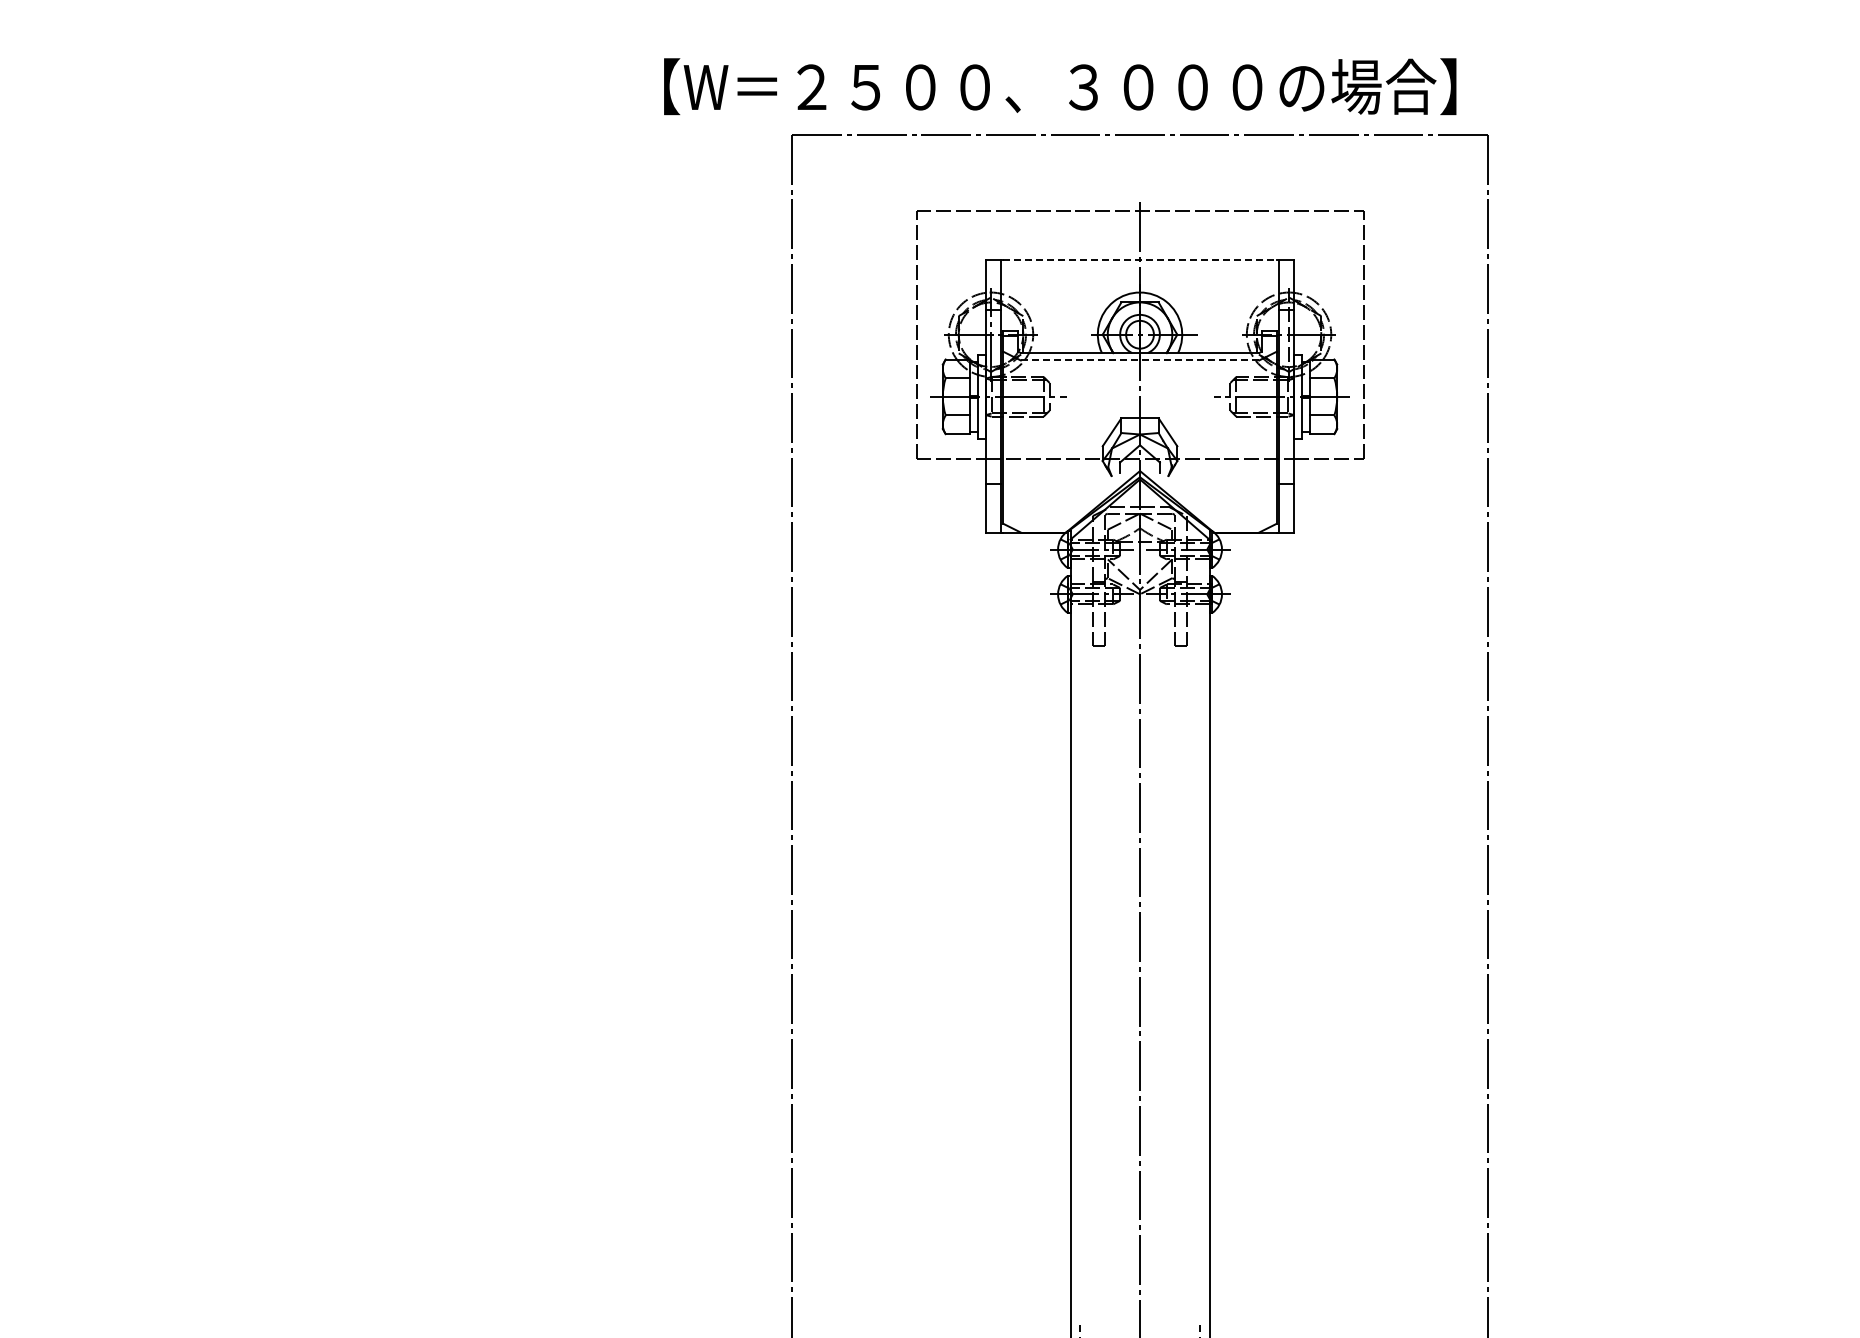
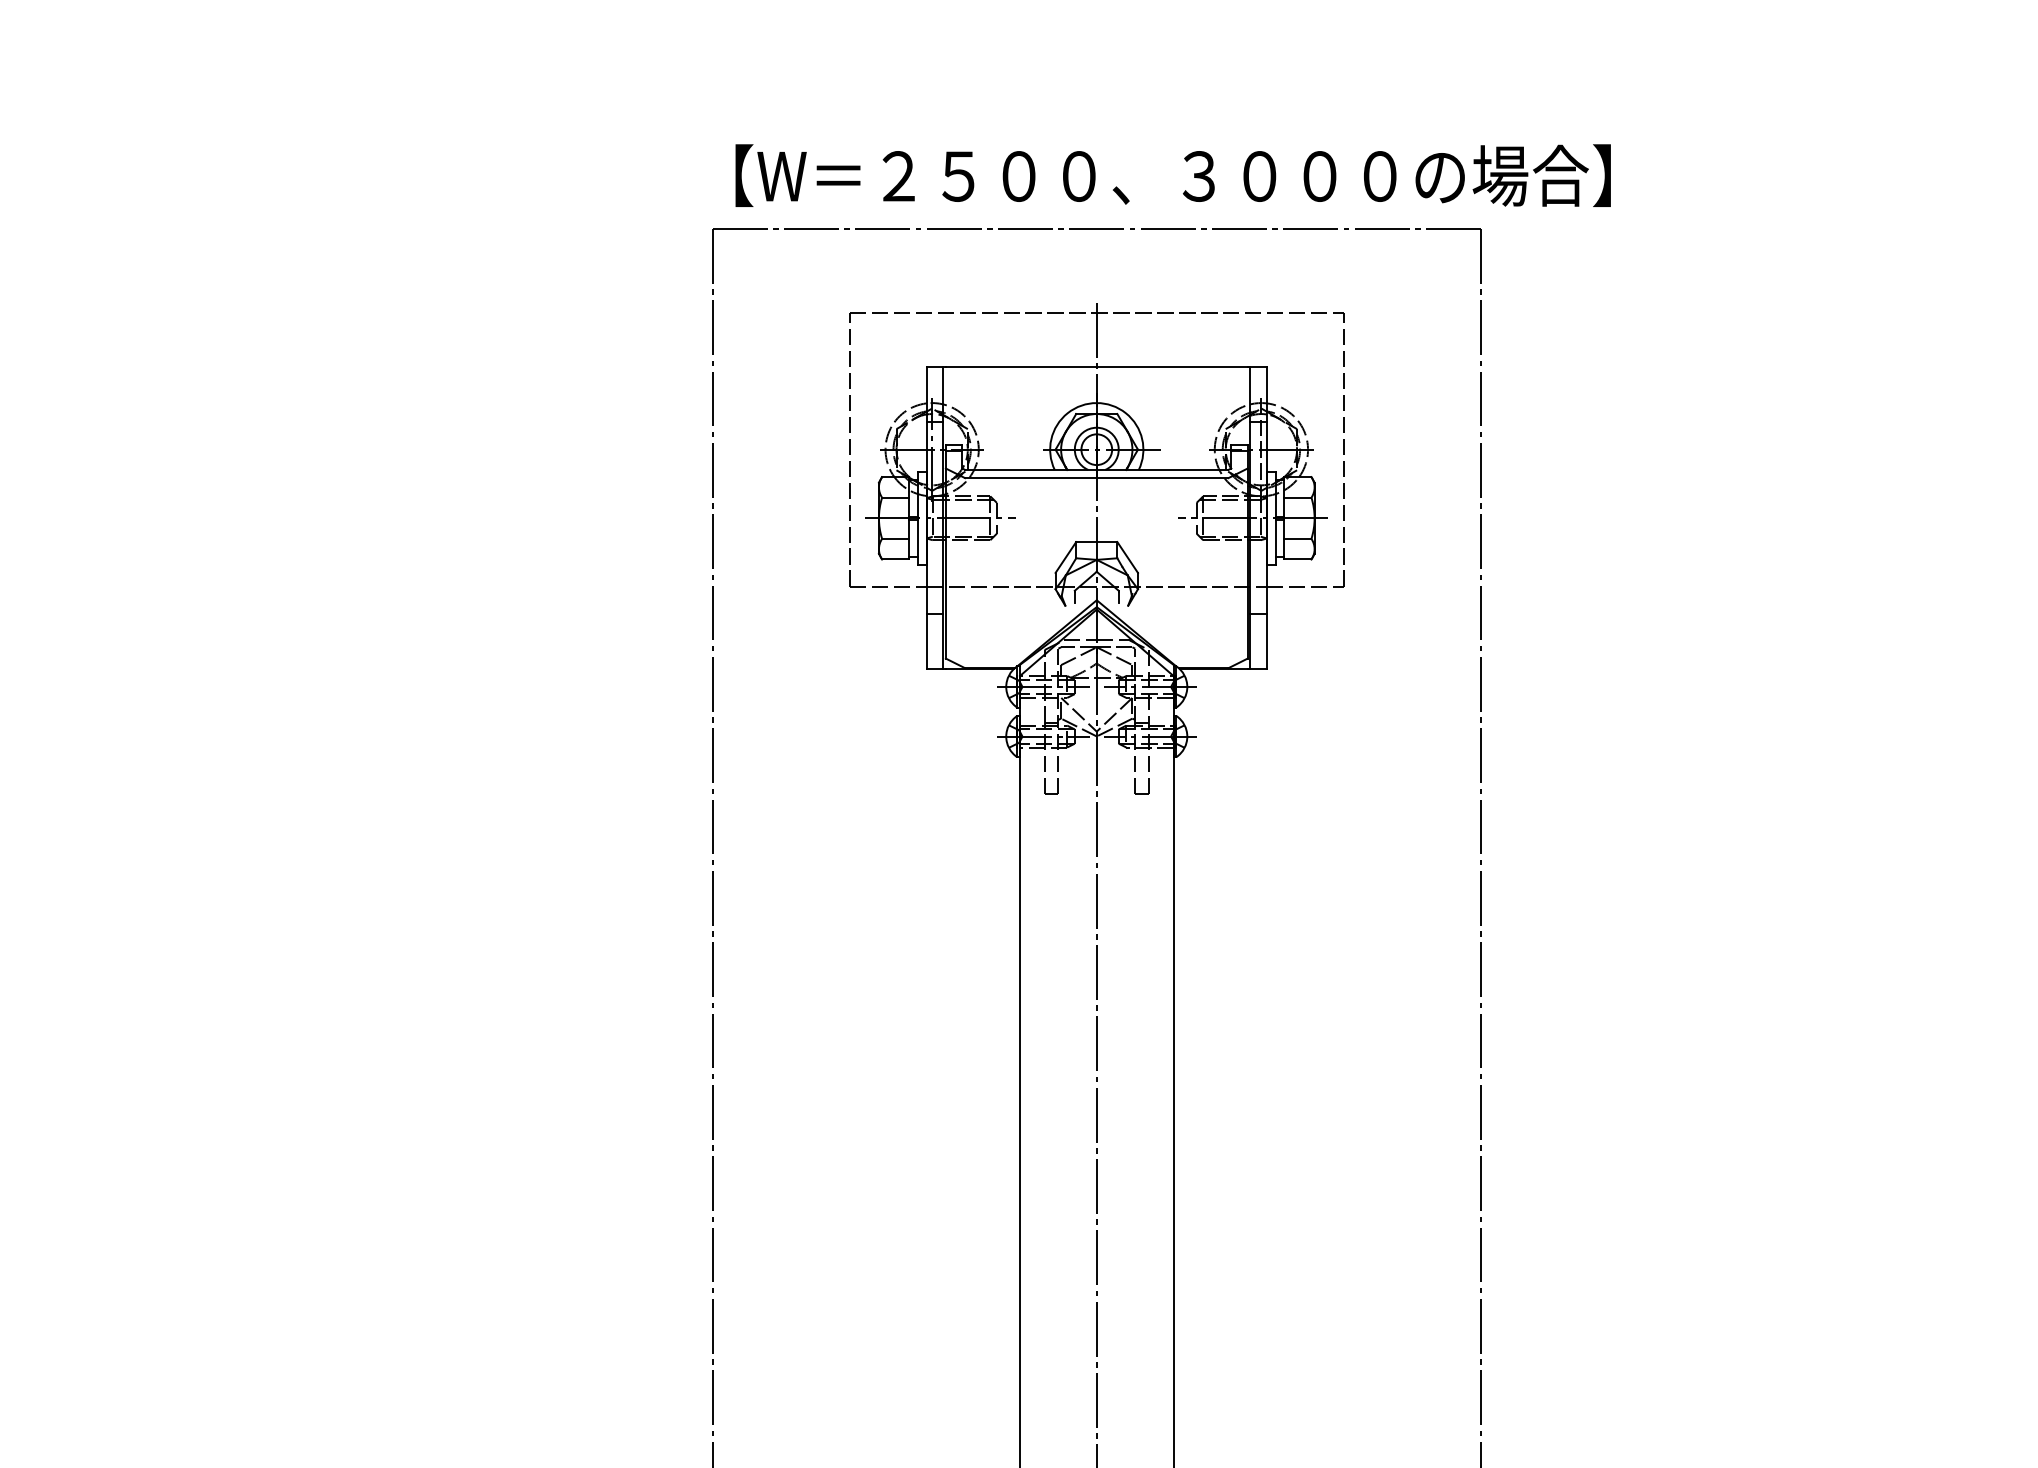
text: (1060, 86) -> (1173, 175), moved
line: (1140, 260) -> (1097, 367), dashed -> solid
line: (1140, 360) -> (1097, 478), dashed -> solid

